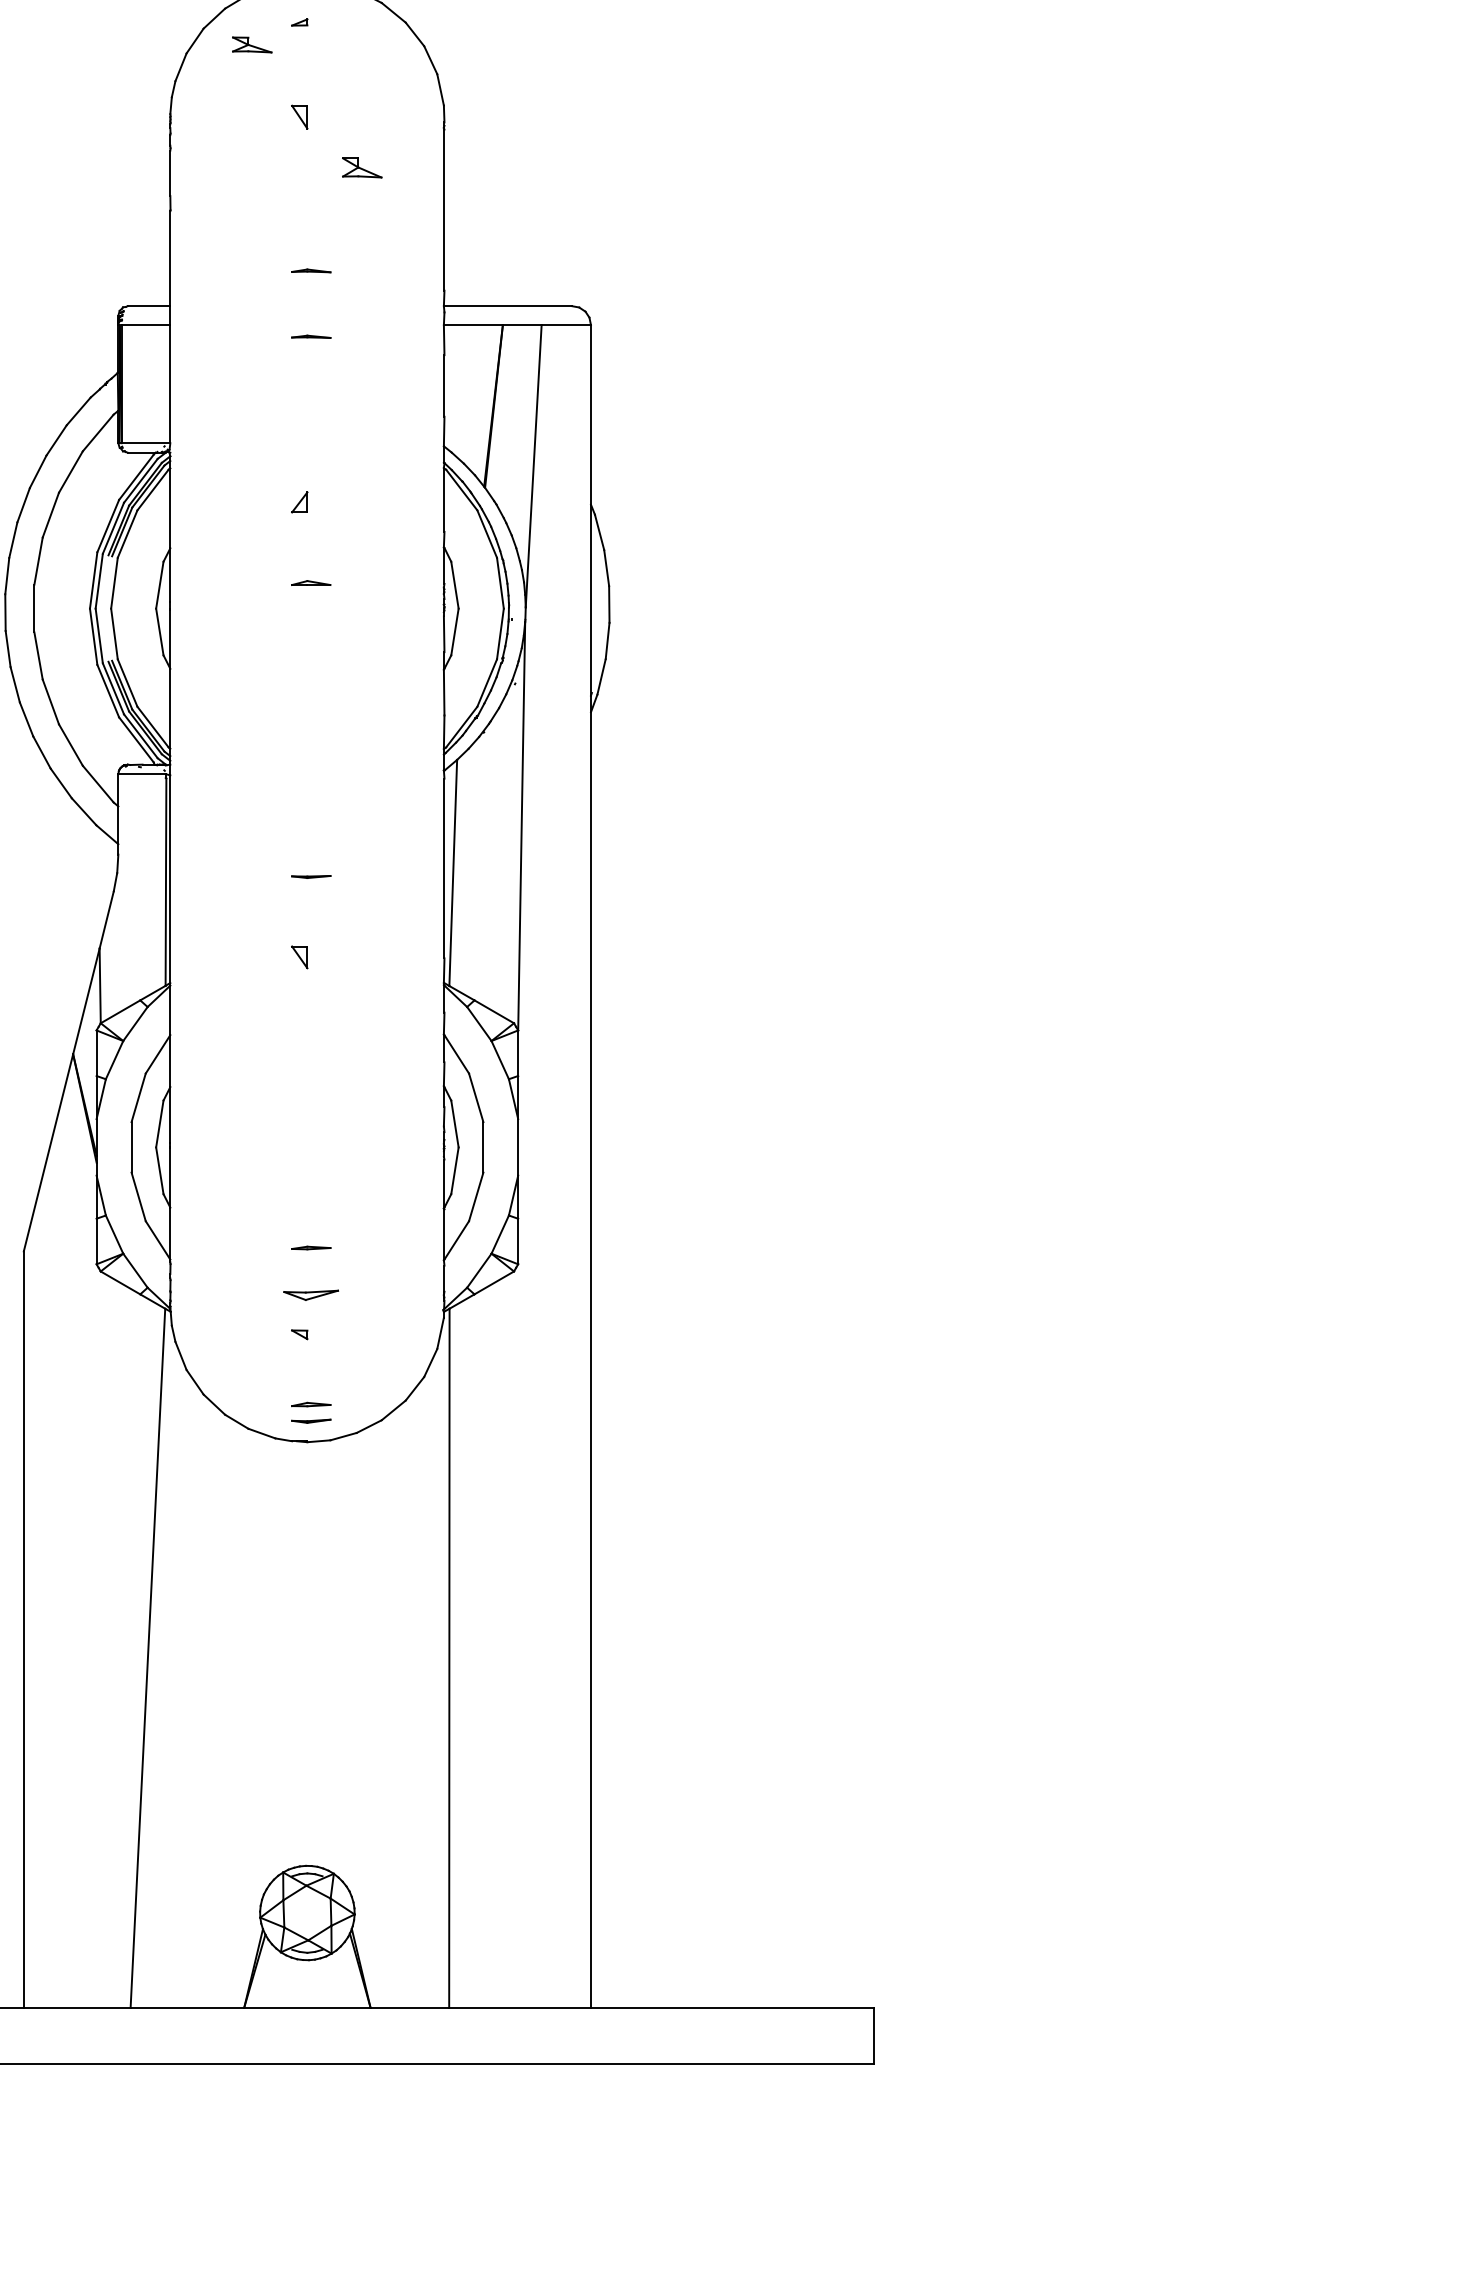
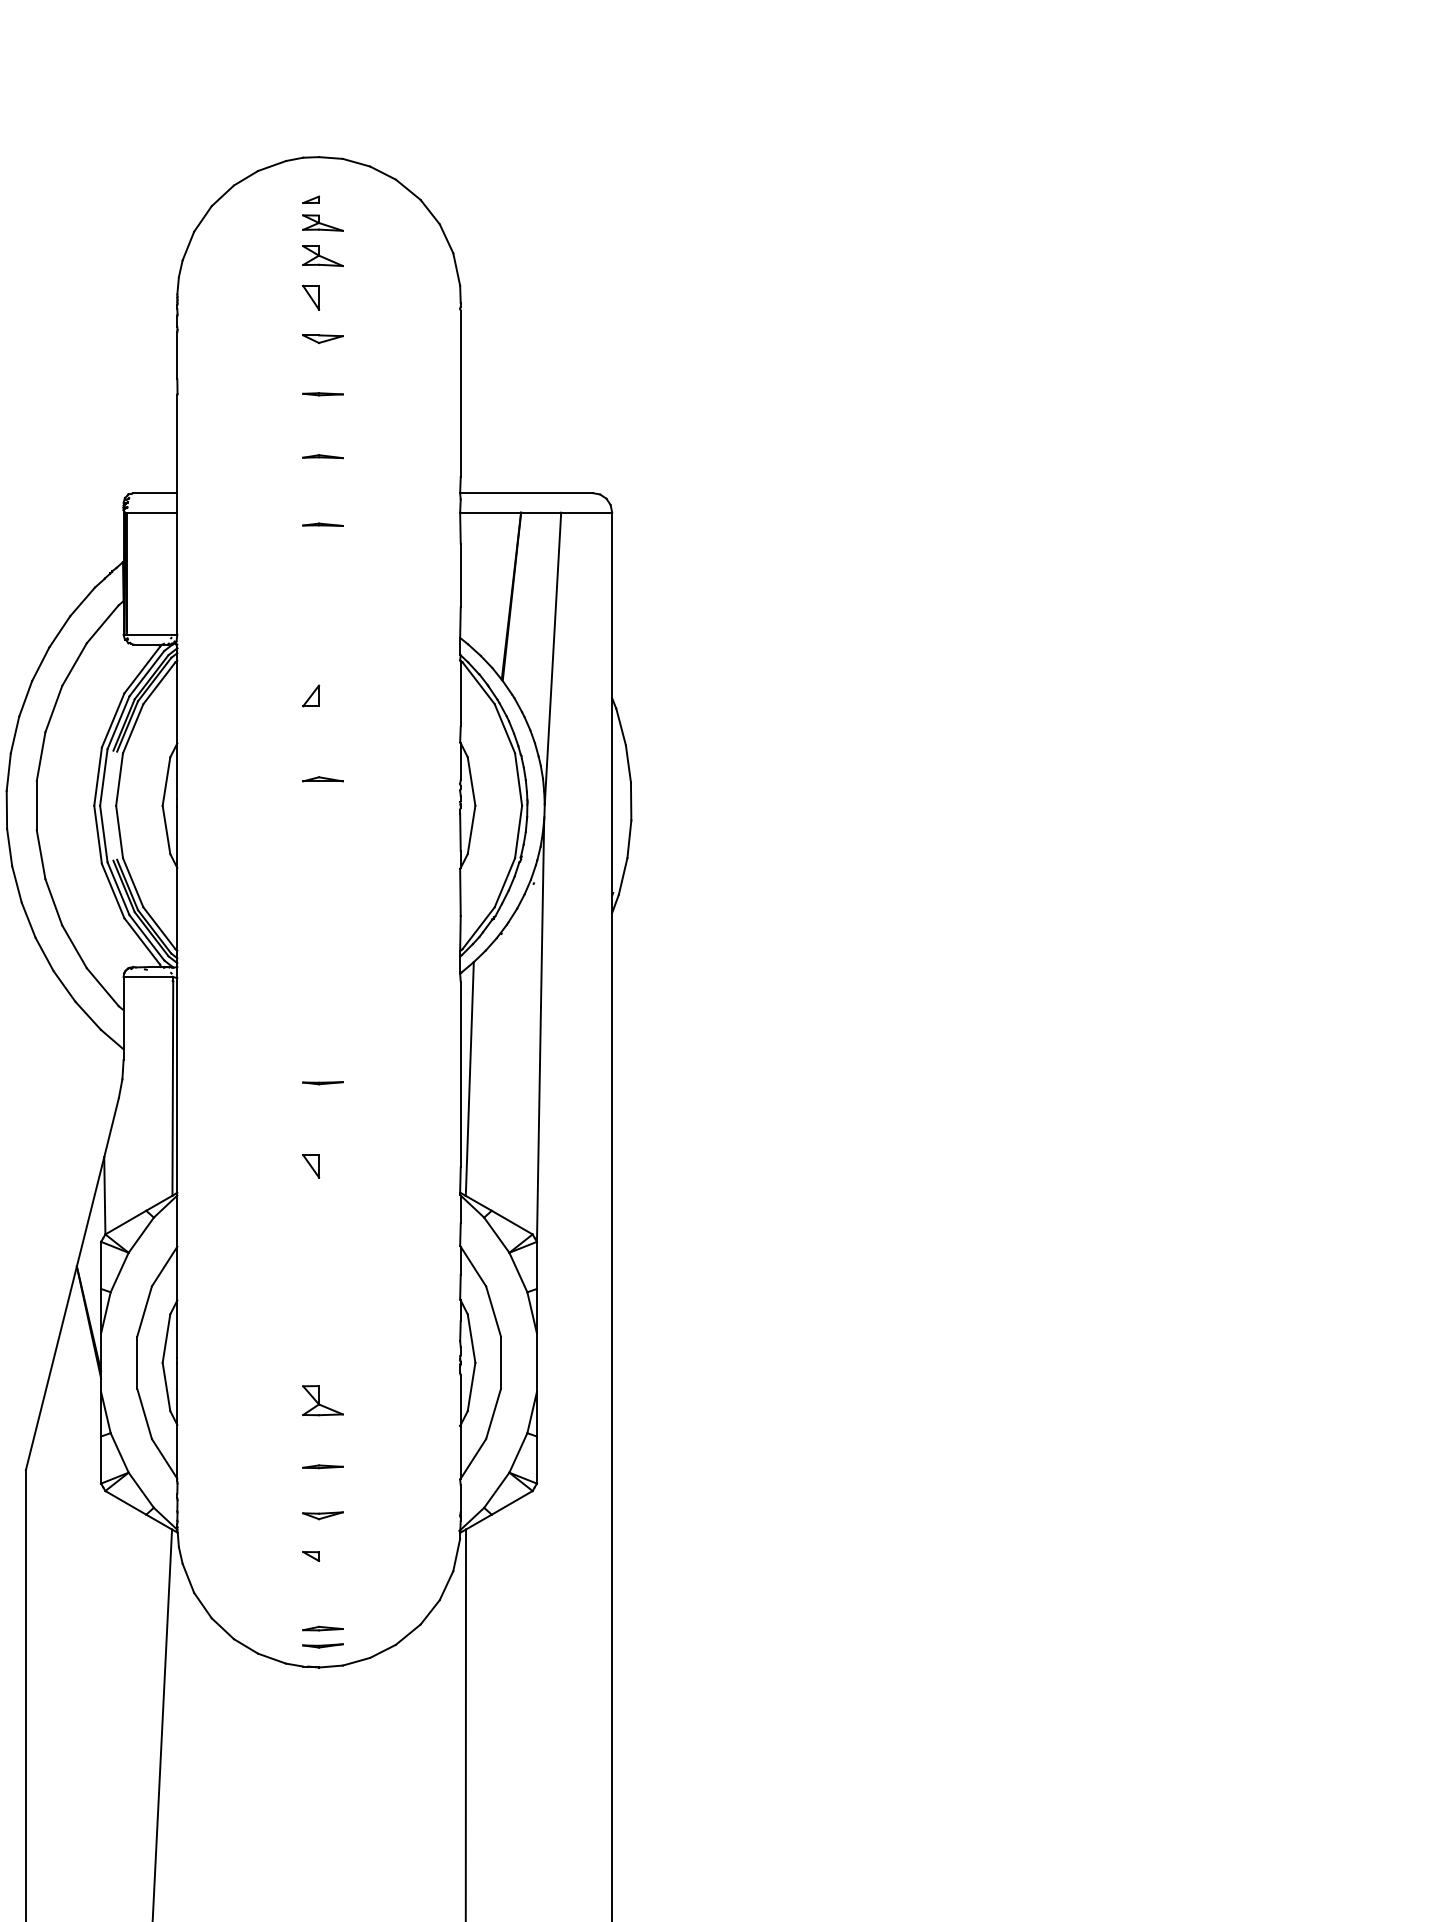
part: (252, 44) -> (323, 222), moved
part: (311, 156) -> (323, 338), added
part: (362, 167) -> (323, 255), moved
line: (311, 210) -> (323, 394), added
part: (311, 1184) -> (323, 1401), added
part: (311, 1295) -> (323, 1515), size x0.71

